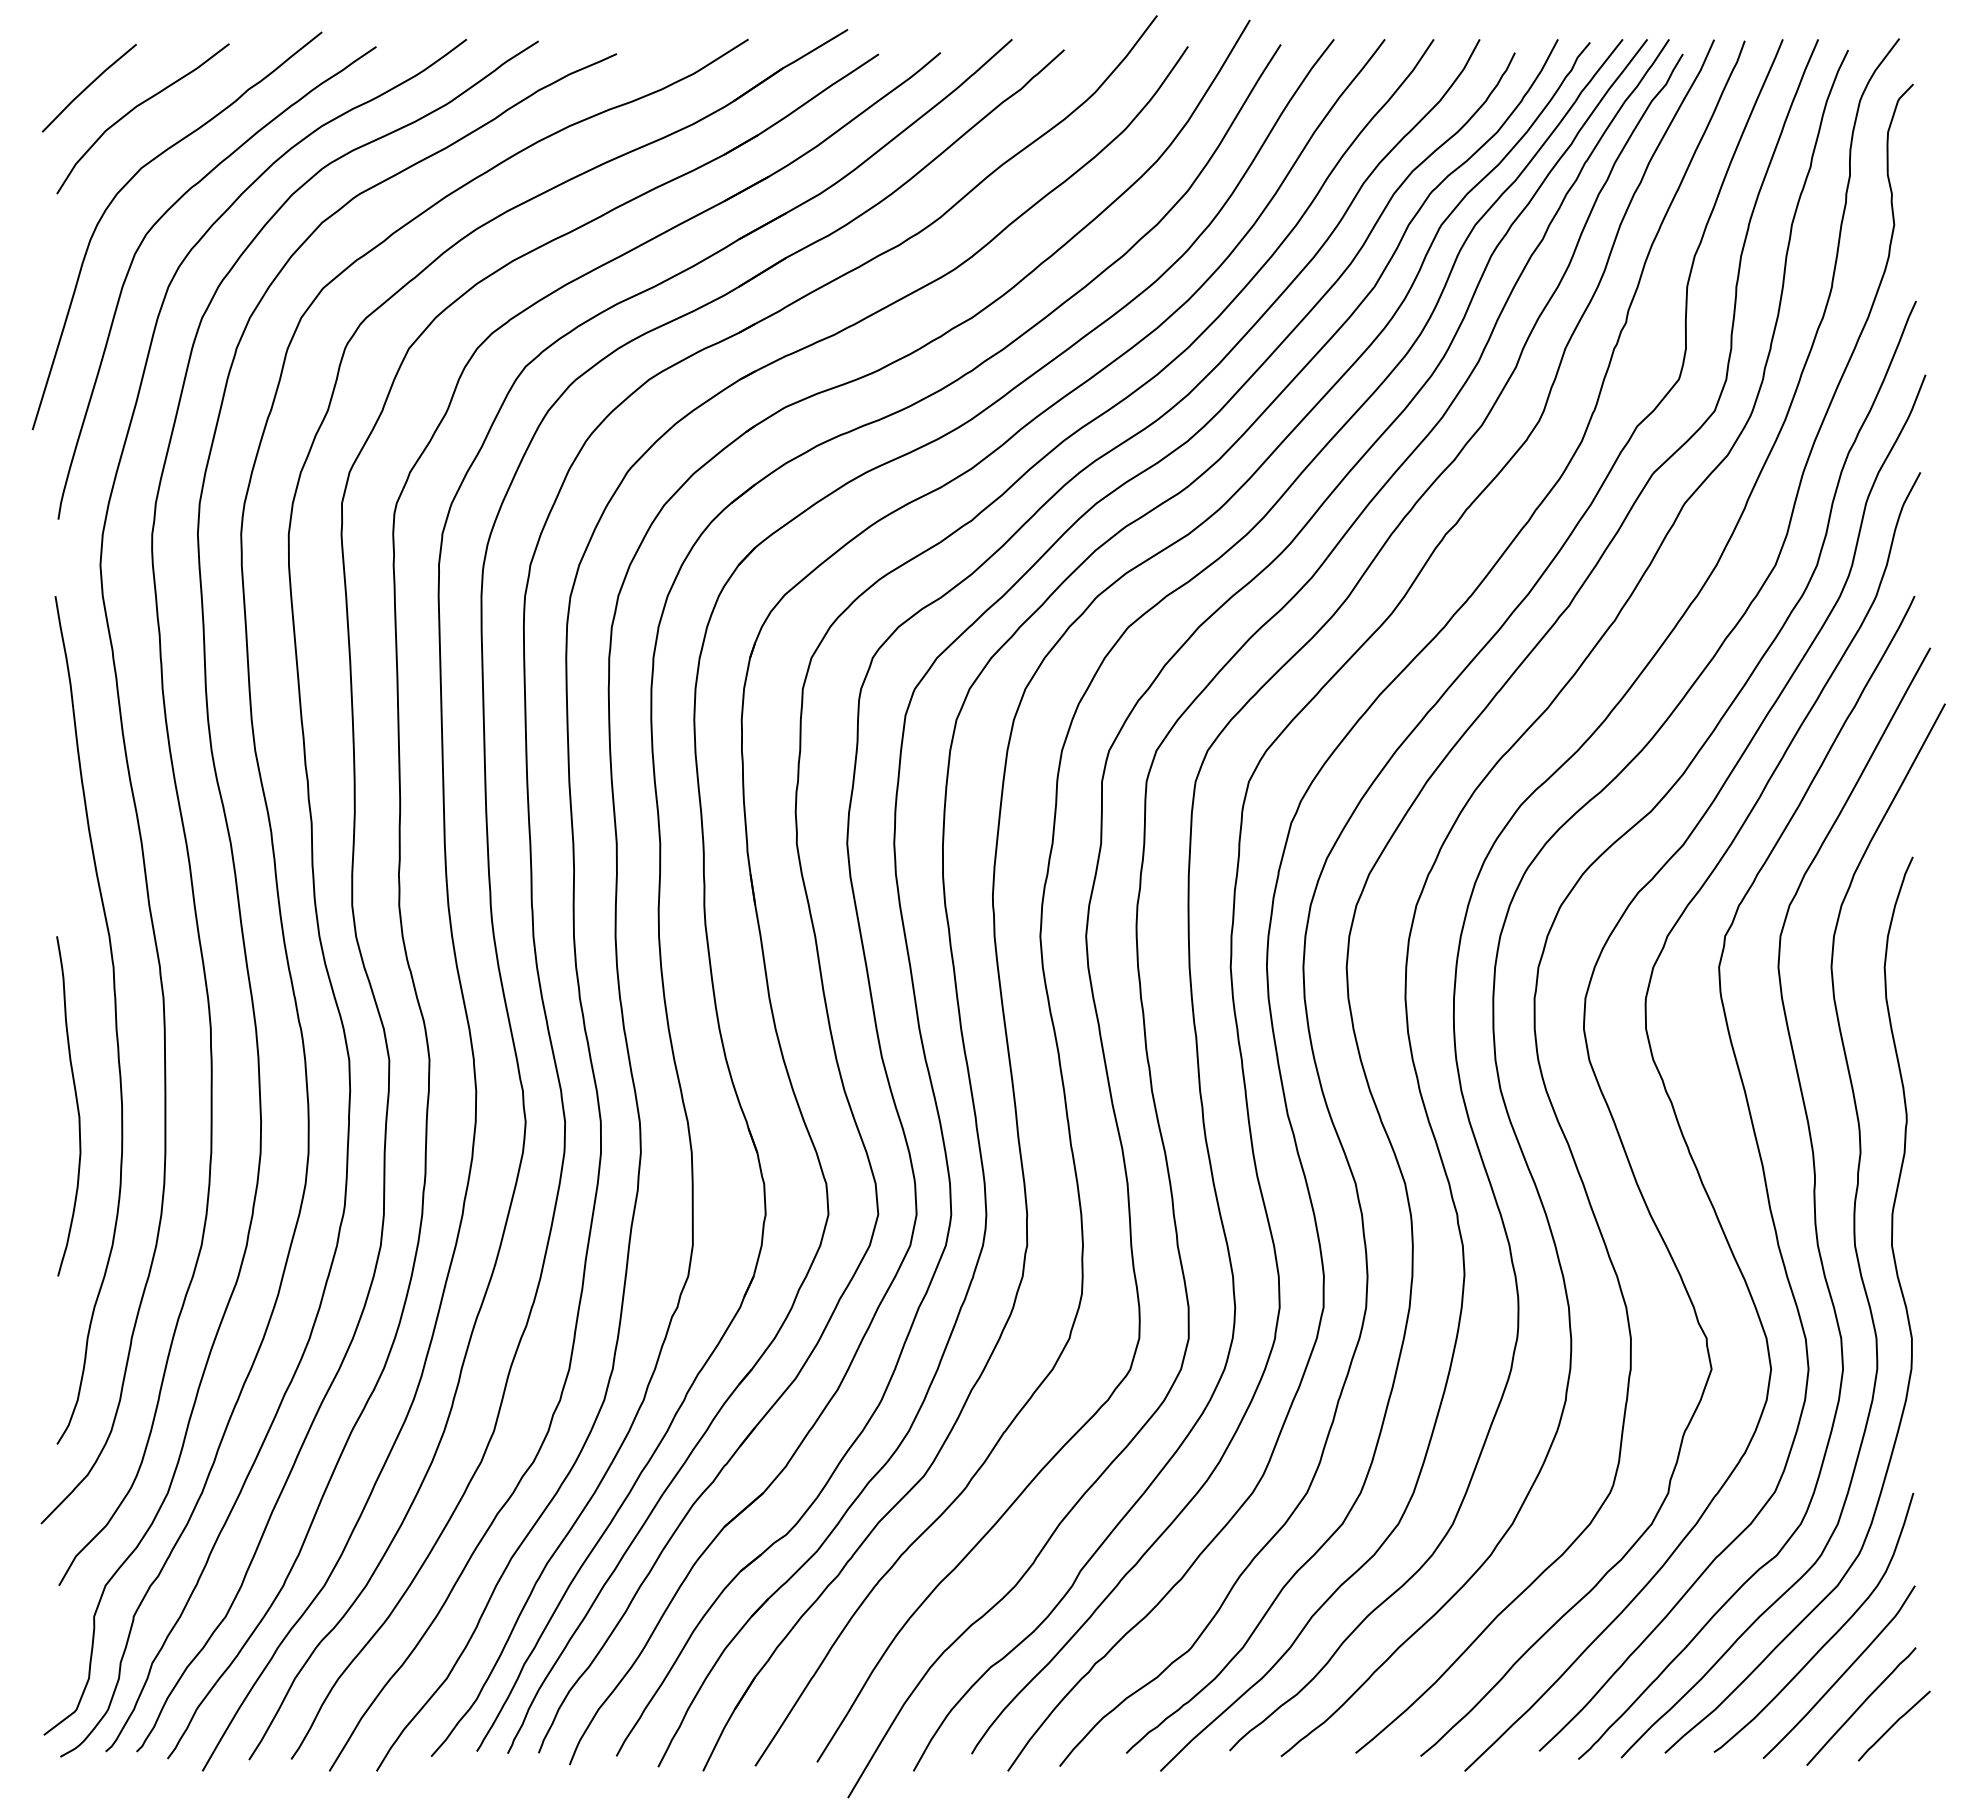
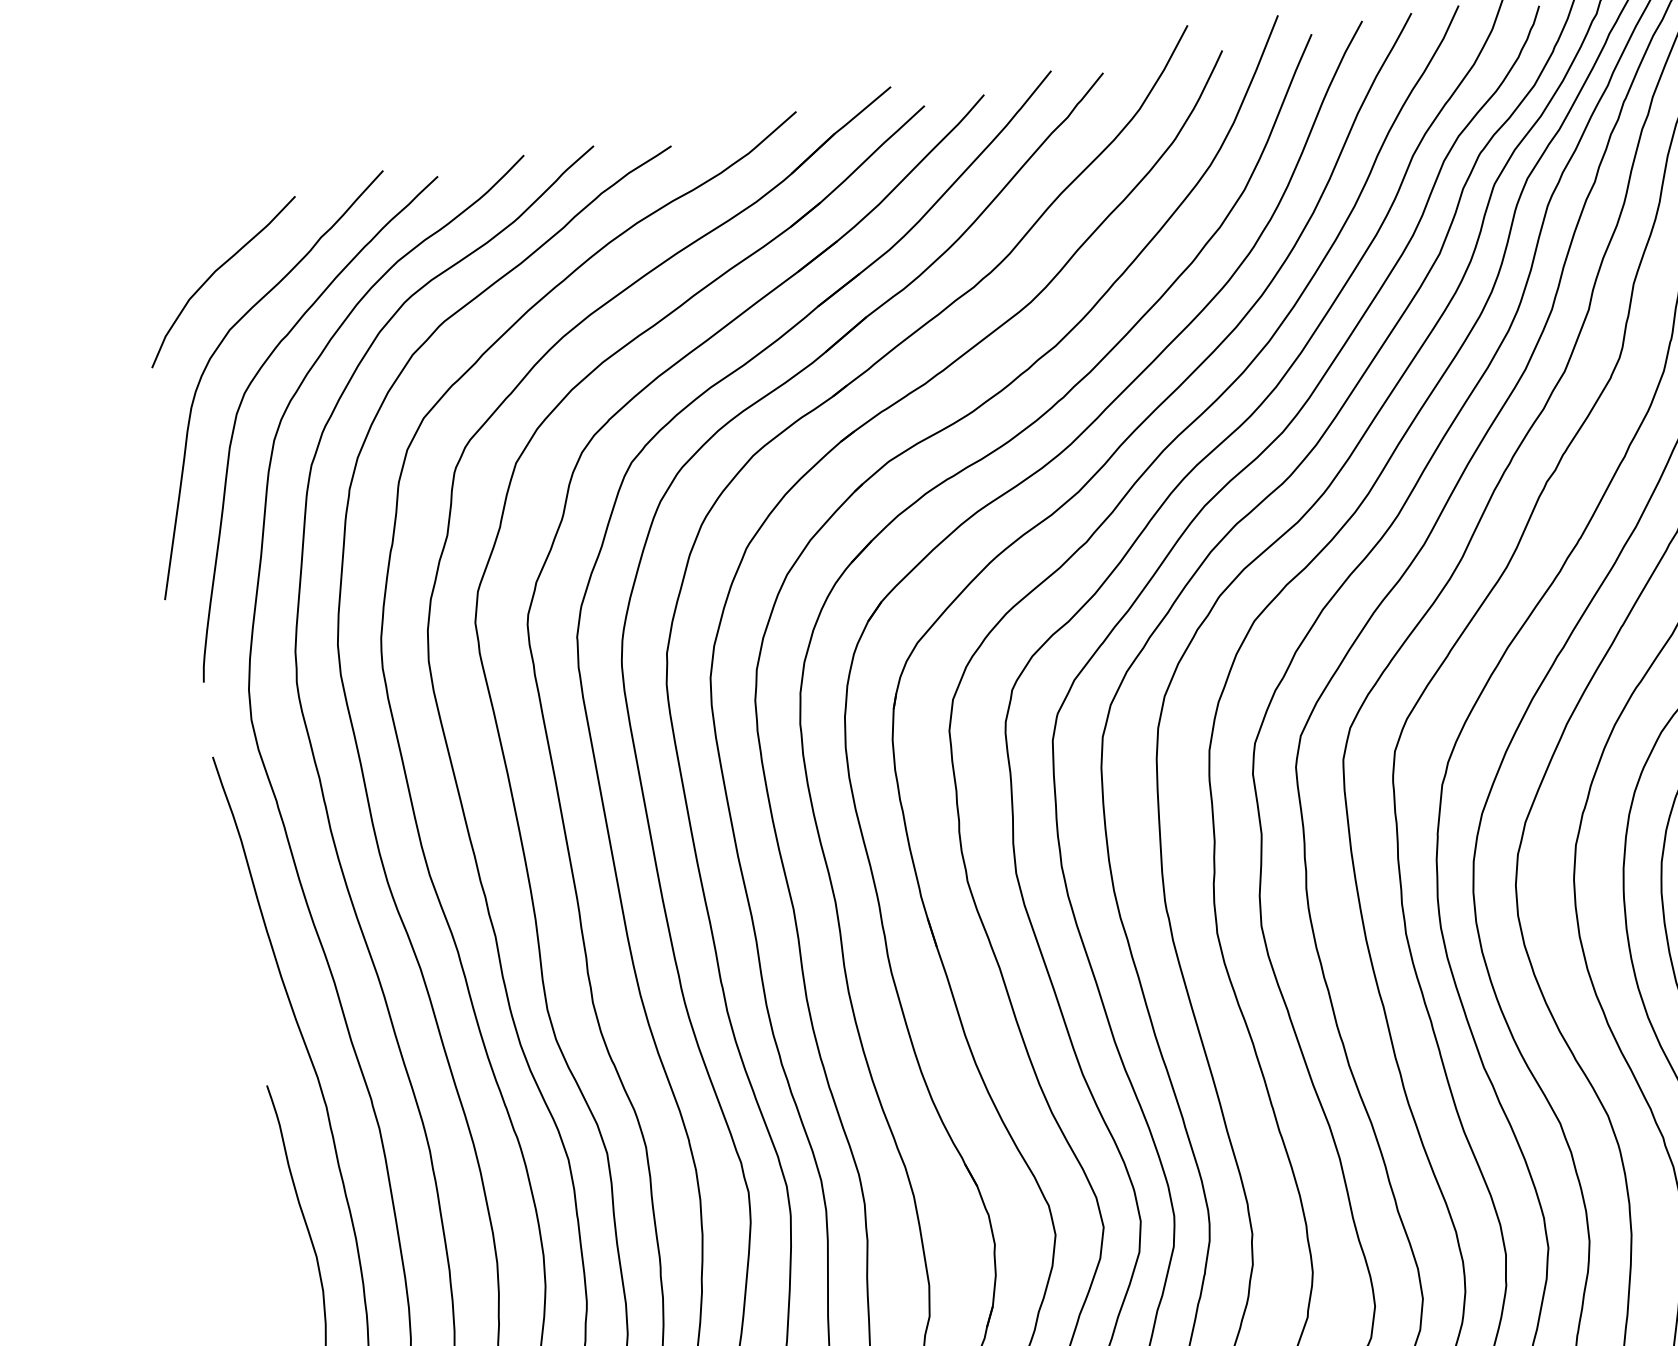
line: (88, 87) -> (166, 260), removed

